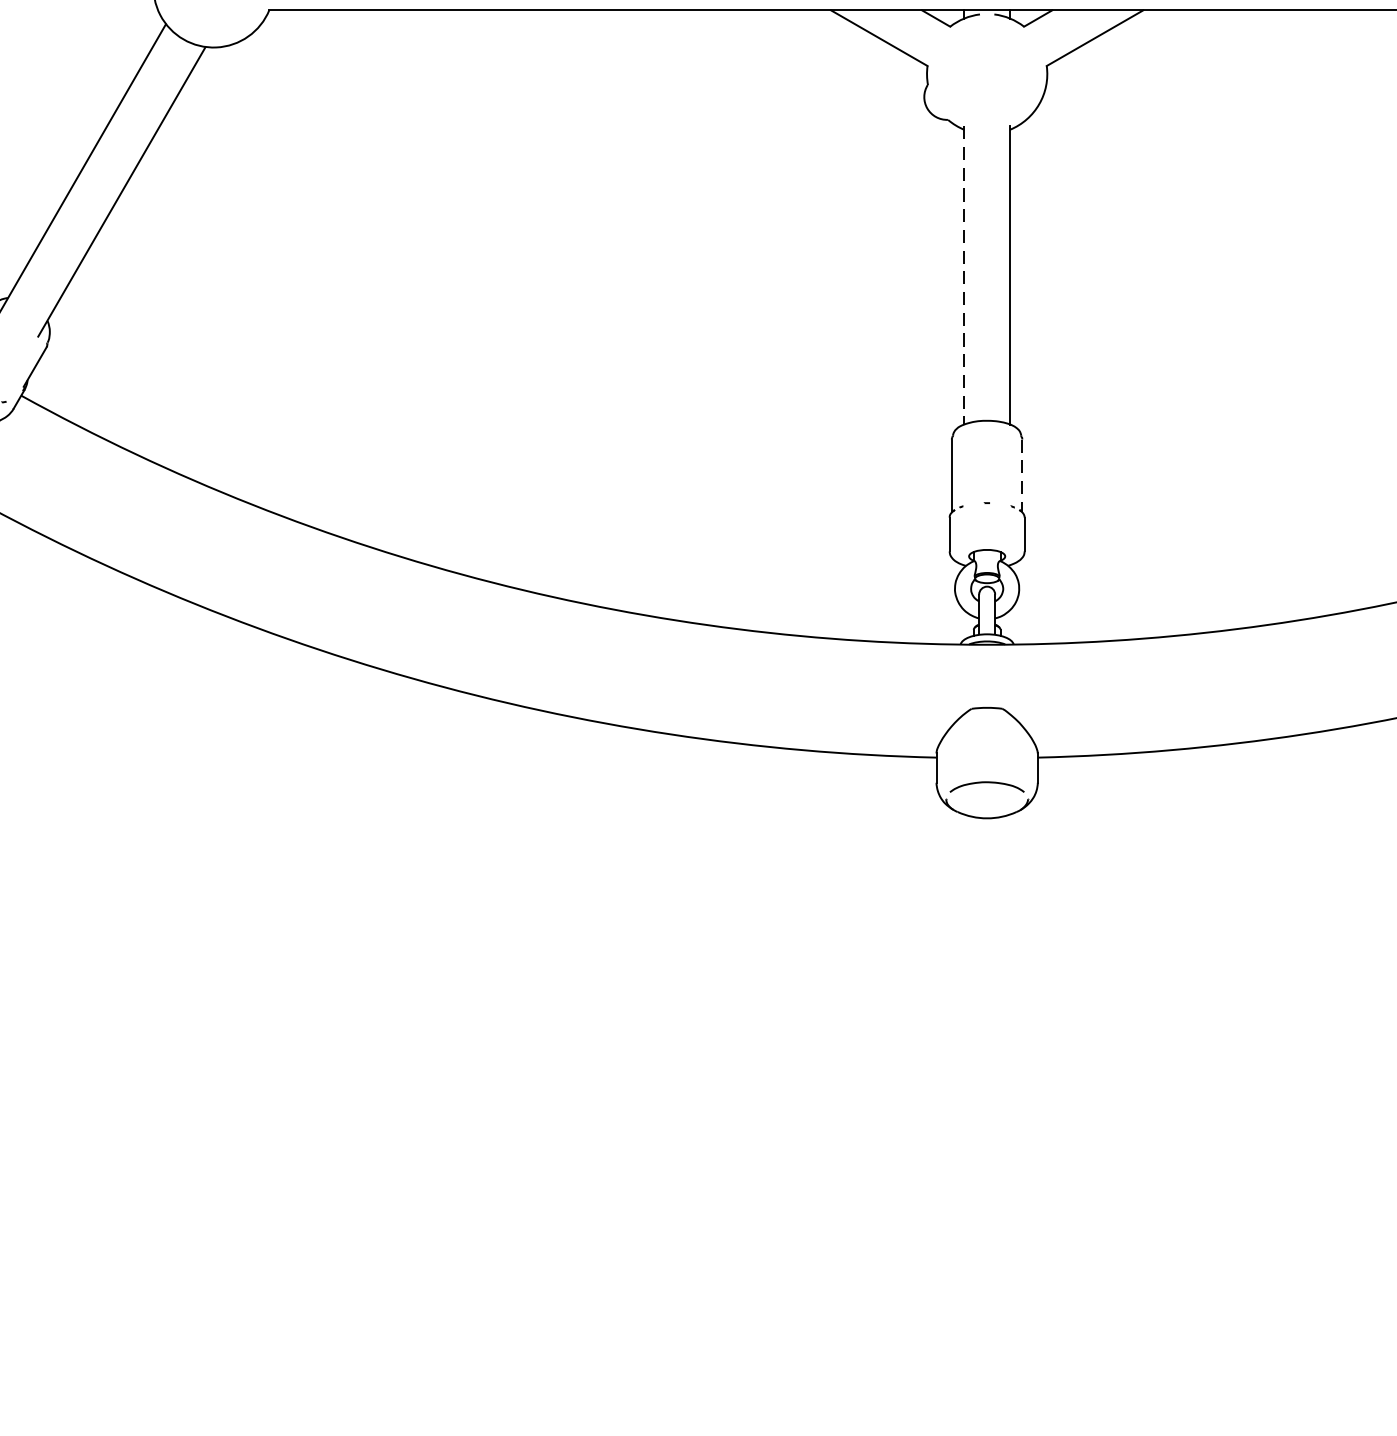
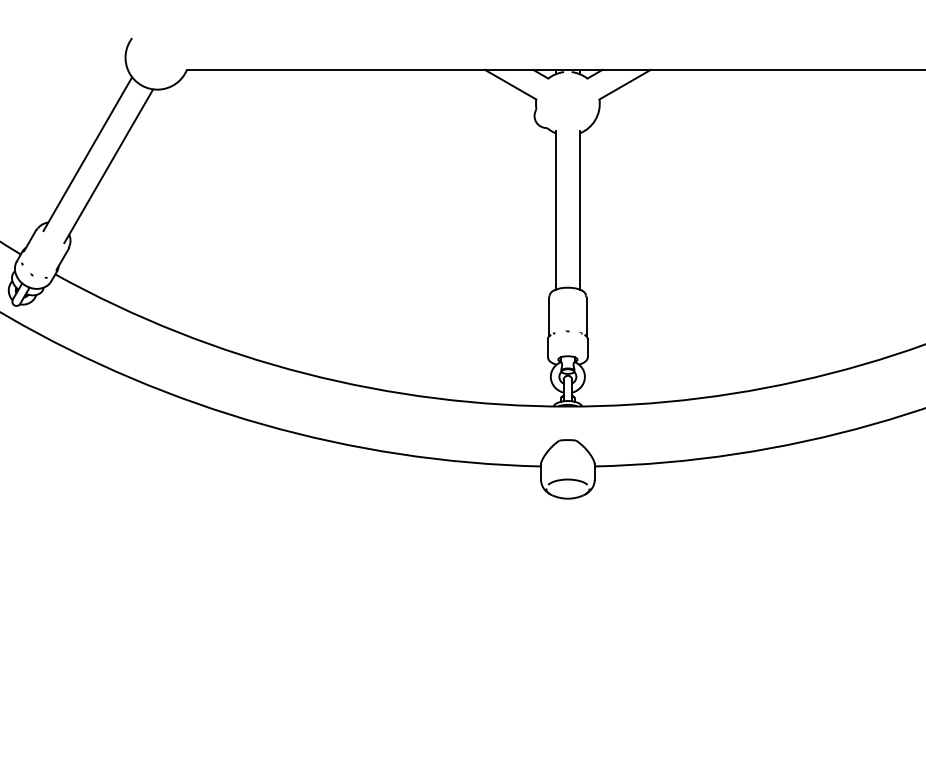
line: (963, 277) -> (555, 211), dashed -> solid
line: (1022, 476) -> (586, 317), dashed -> solid

